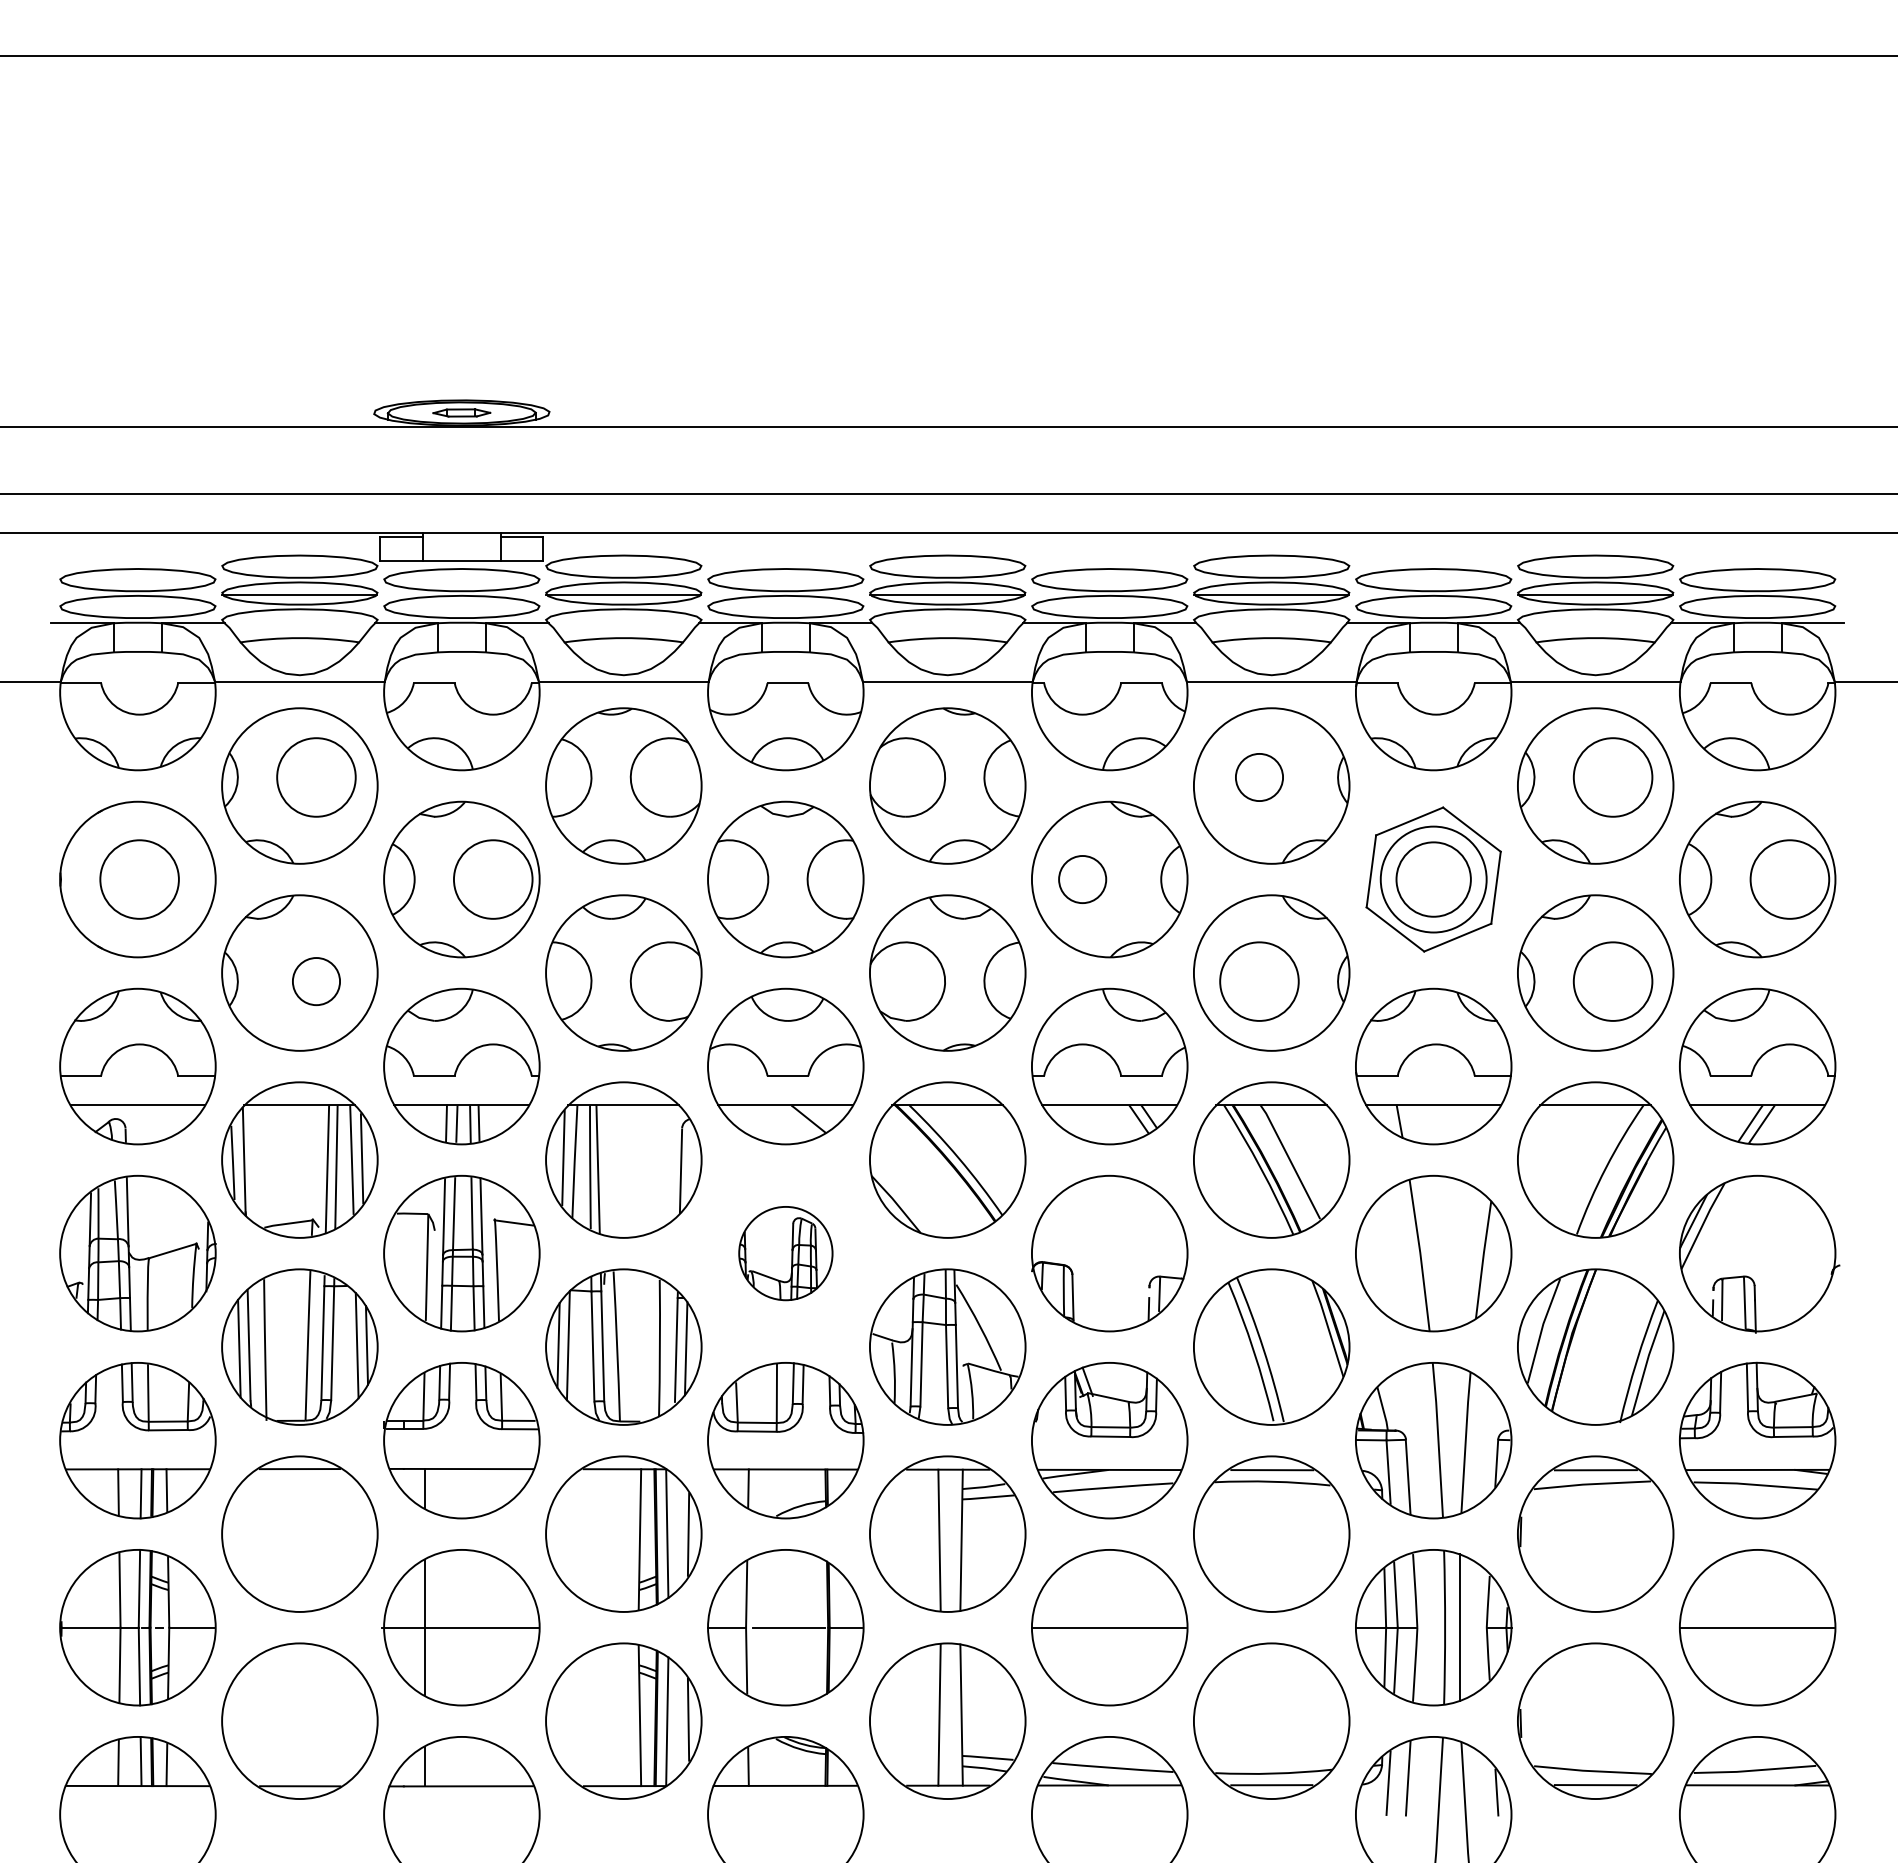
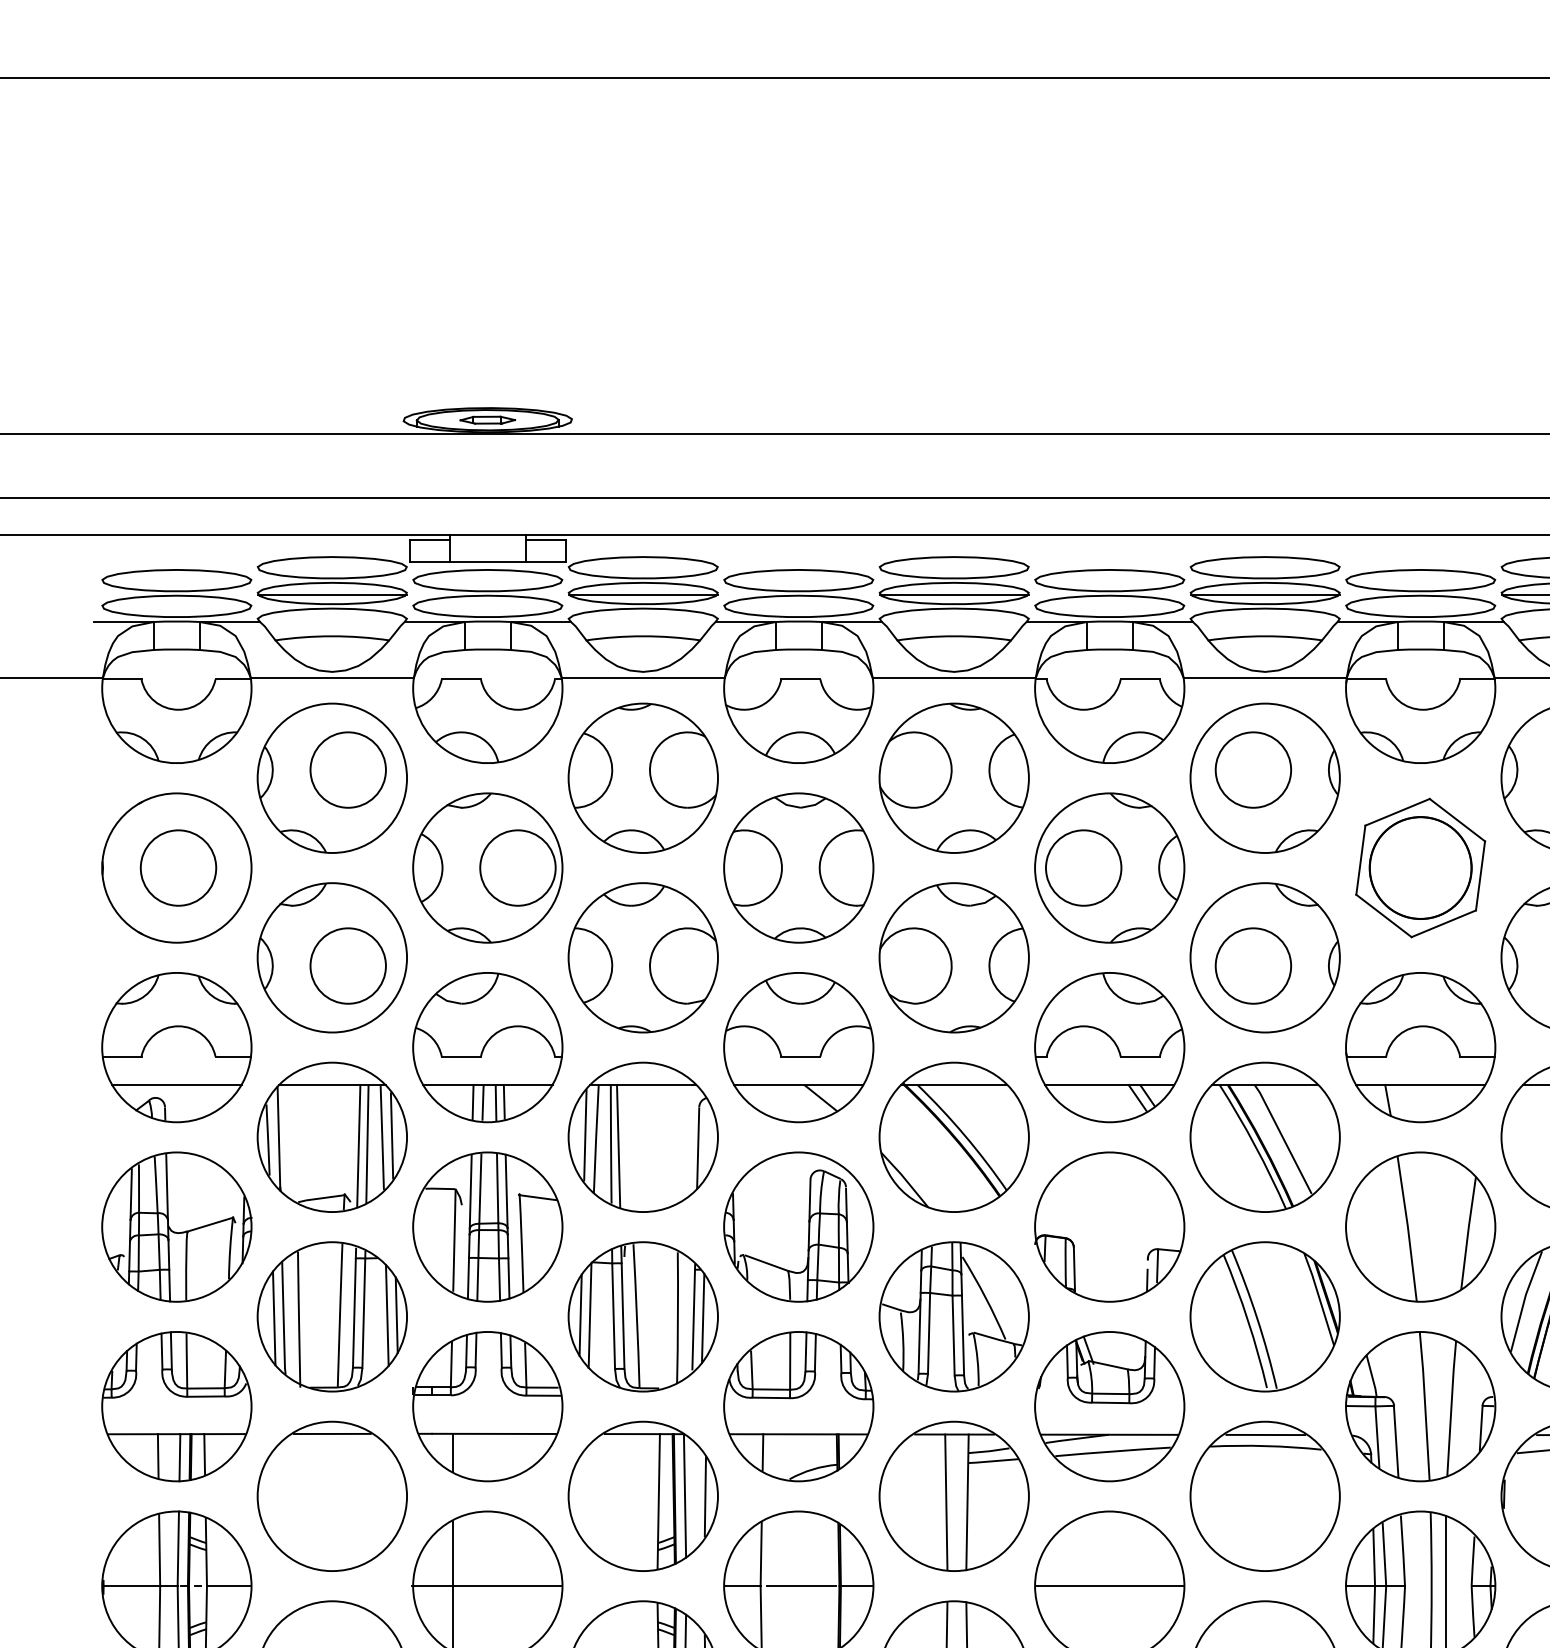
circle: (1259, 777) -> (1253, 770), size x1.67
circle: (1082, 879) -> (1083, 868), size x1.67
circle: (1433, 879) -> (1420, 868), size x1.43
circle: (316, 981) -> (348, 965), size x1.67
part: (785, 1253) -> (798, 1227), size x1.67

